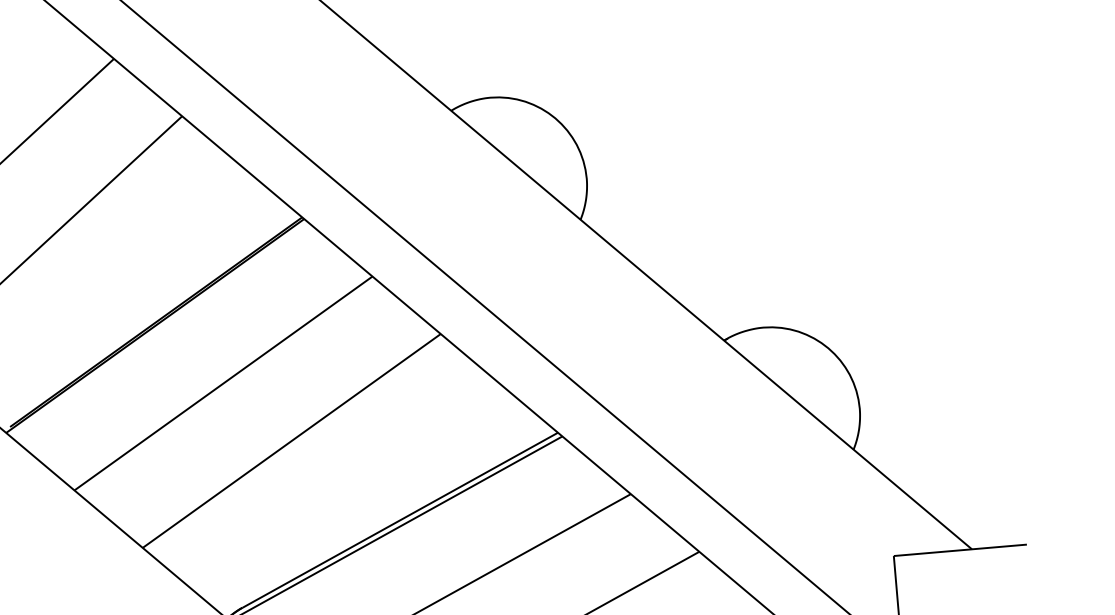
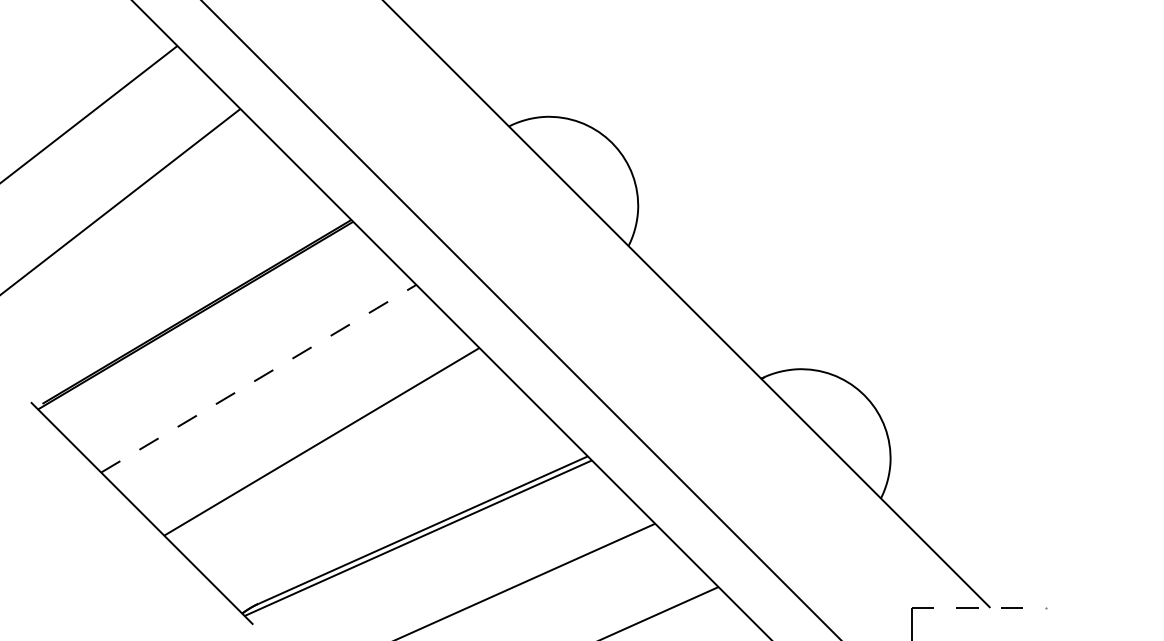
line: (224, 383) -> (259, 378), solid -> dashed
line: (960, 549) -> (978, 607), solid -> dashed

